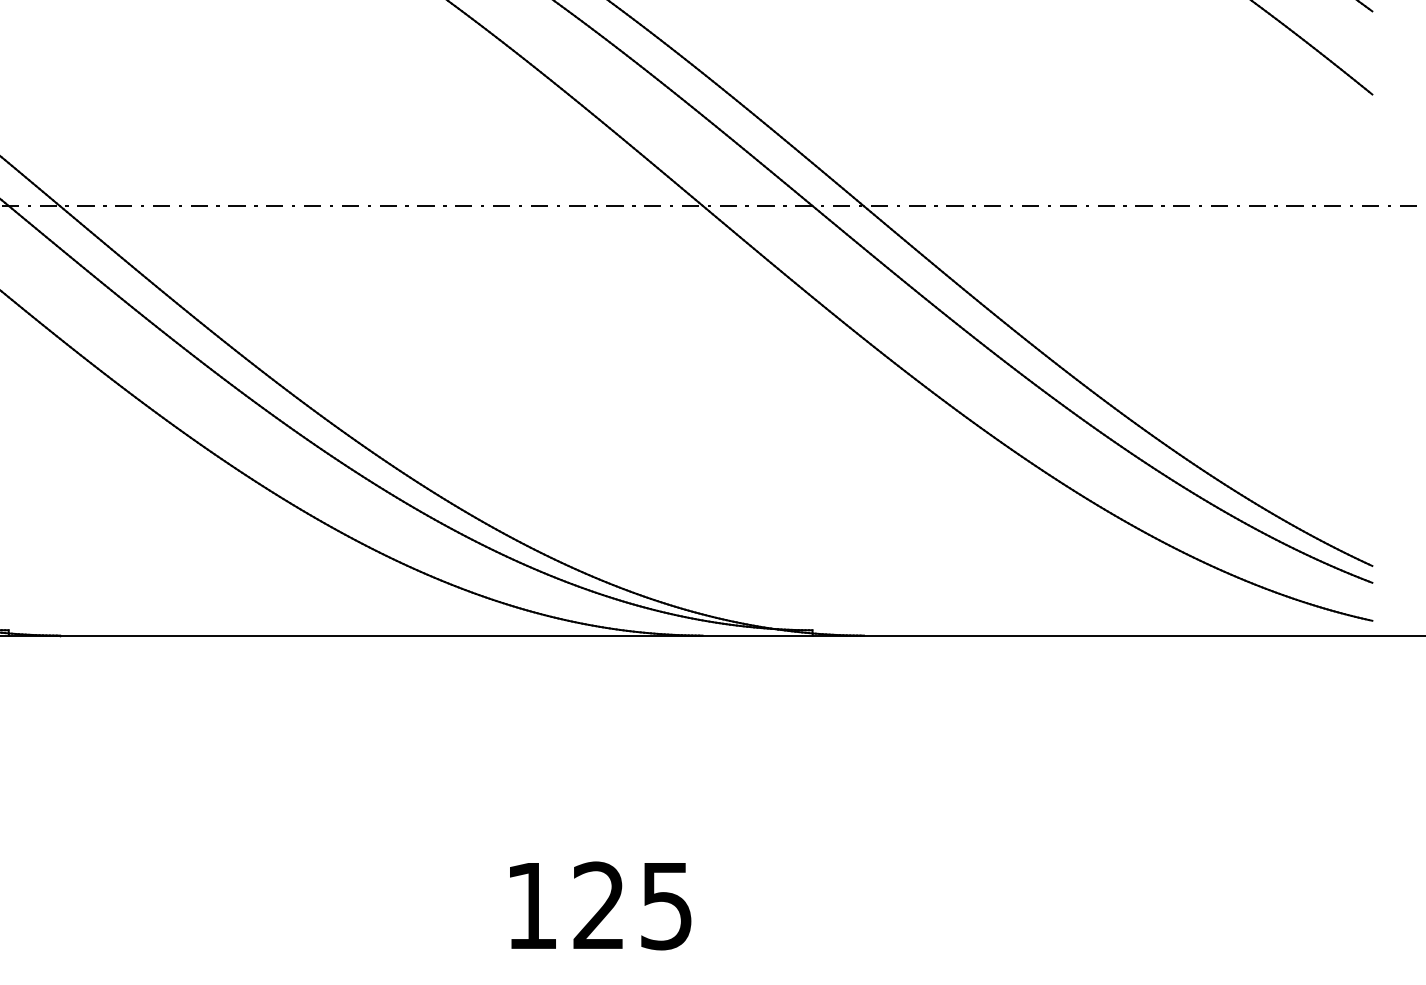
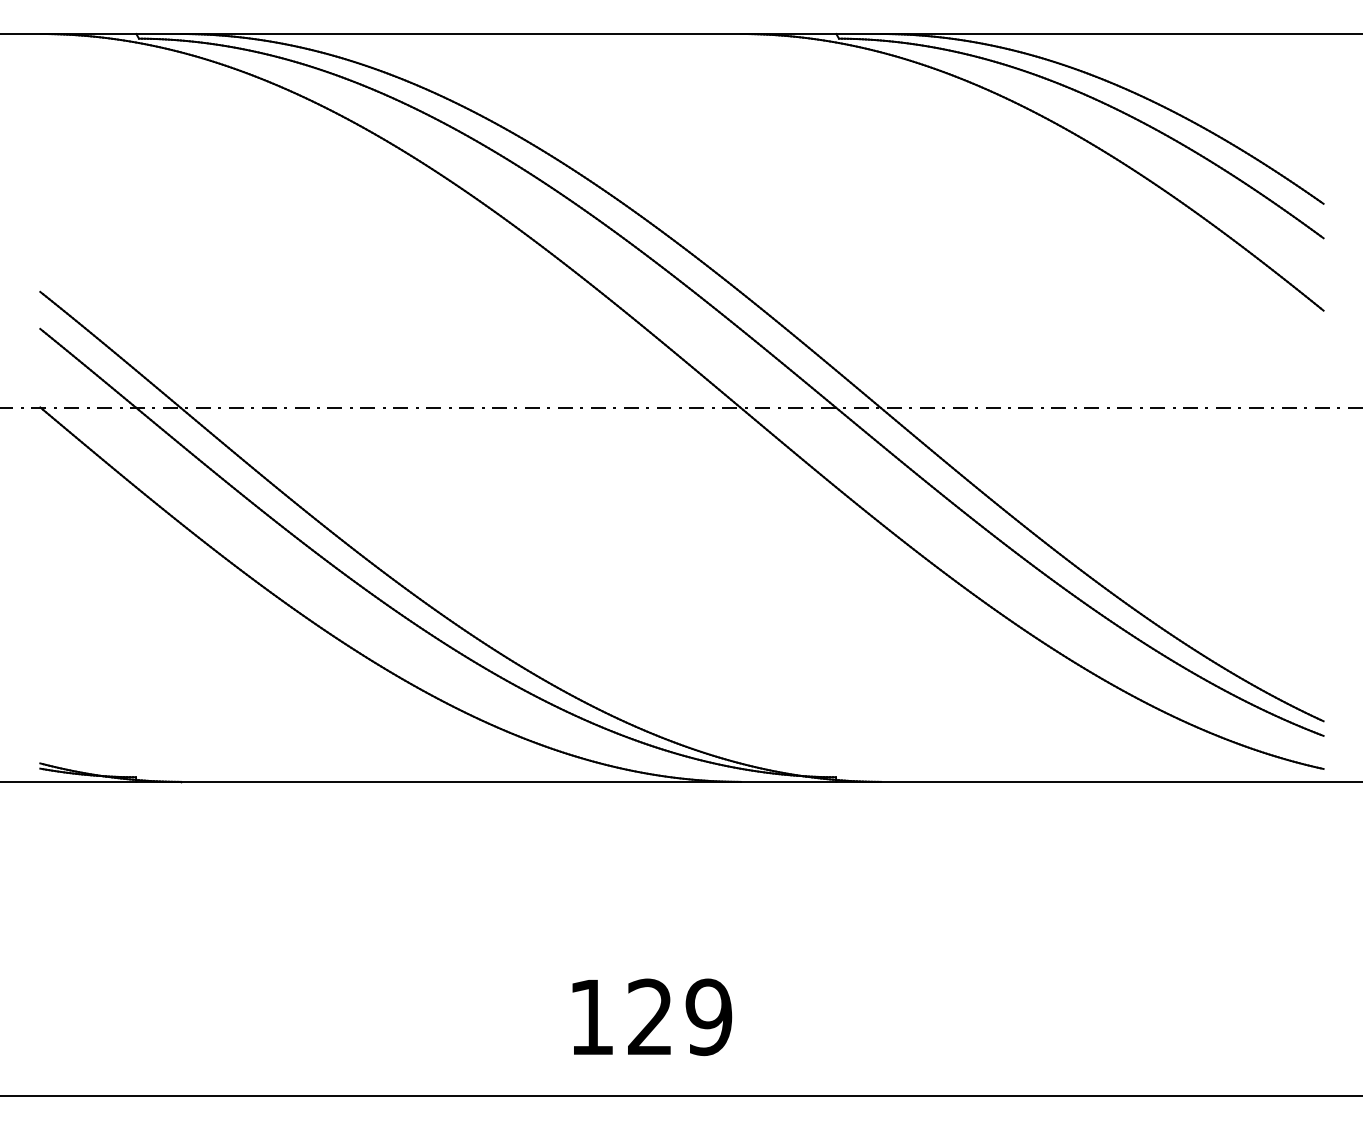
text: (666, 905) -> (708, 1016), 125 -> 129

